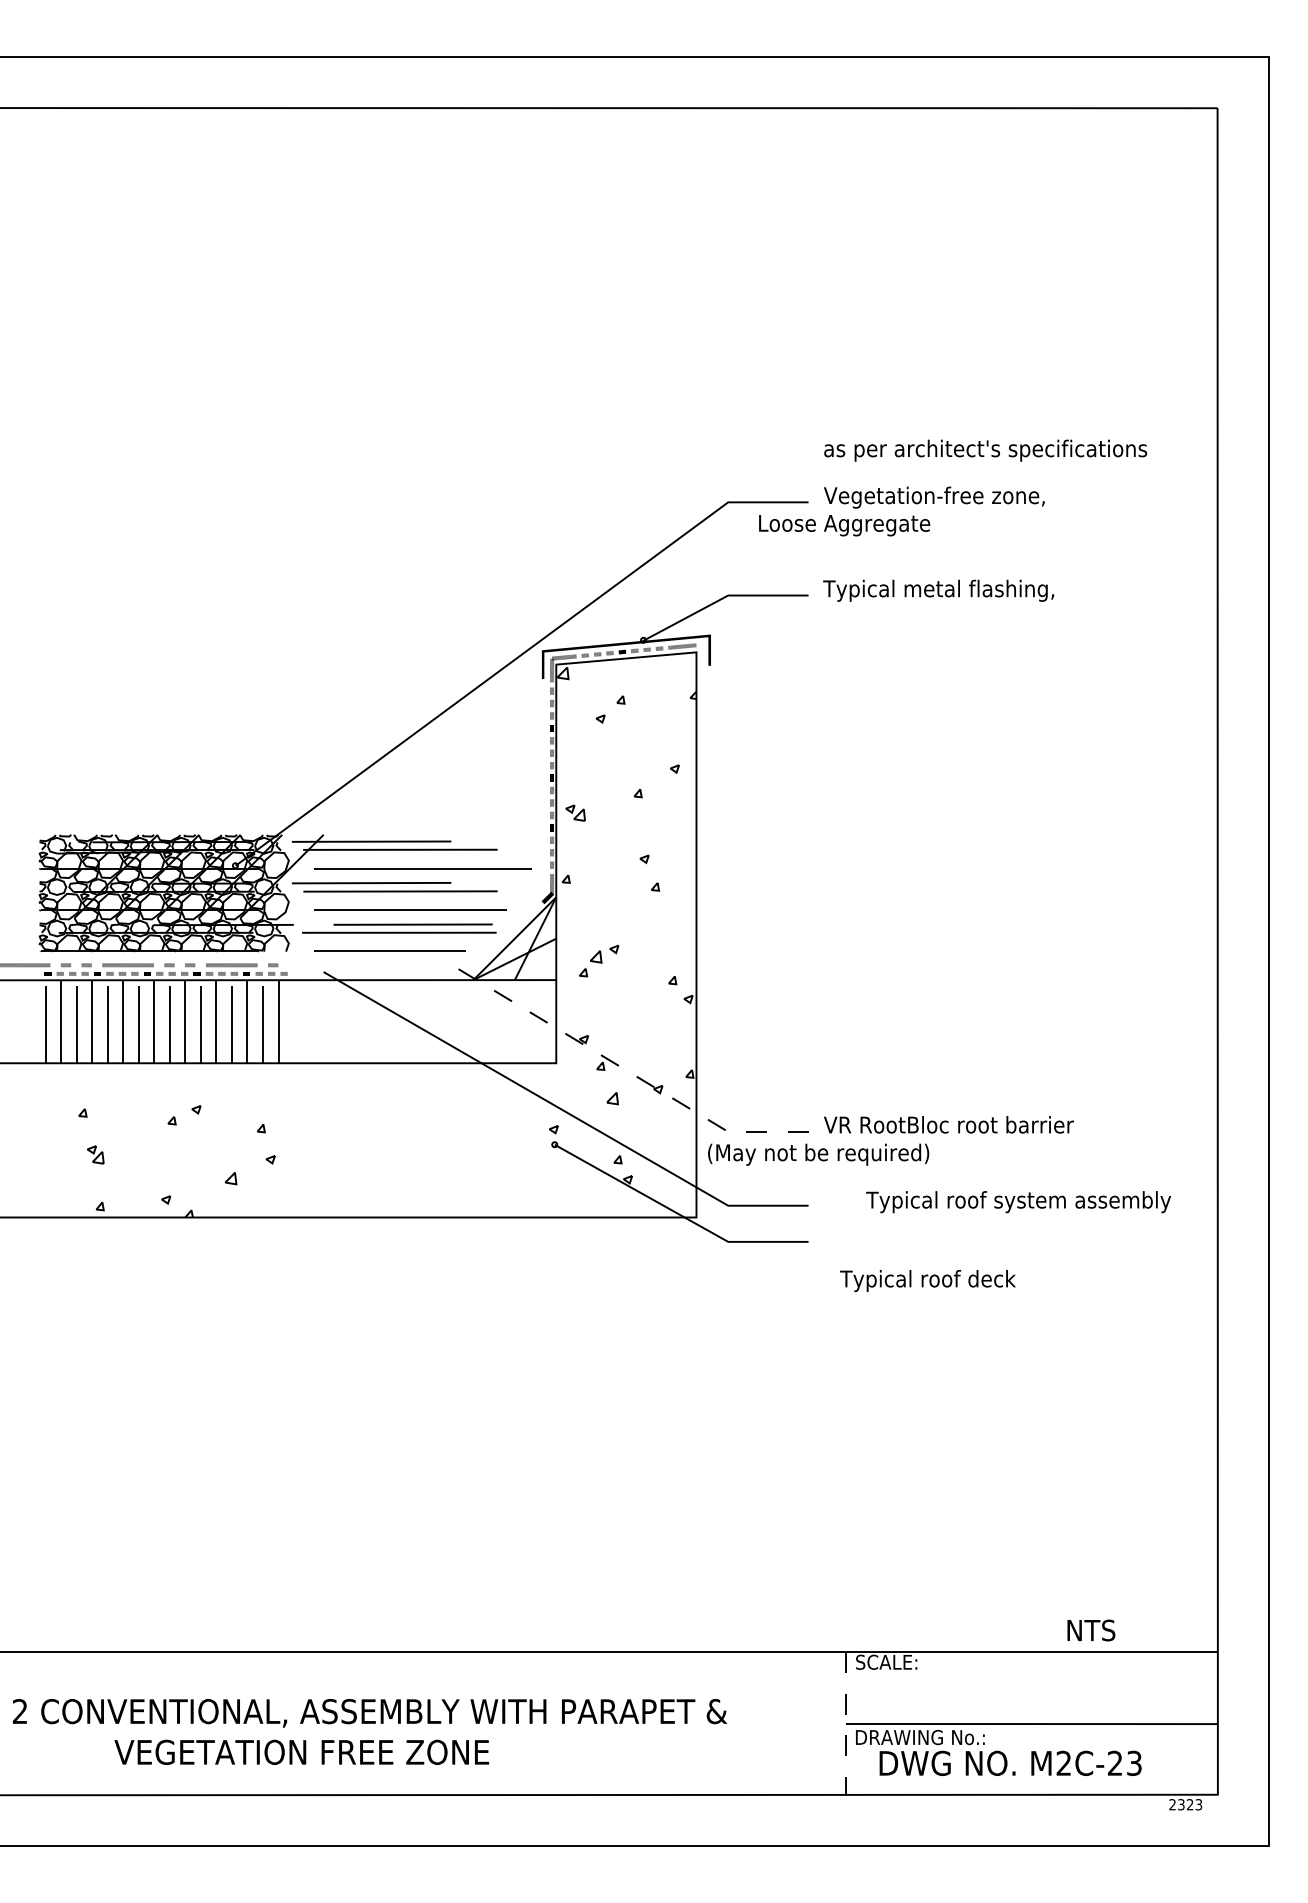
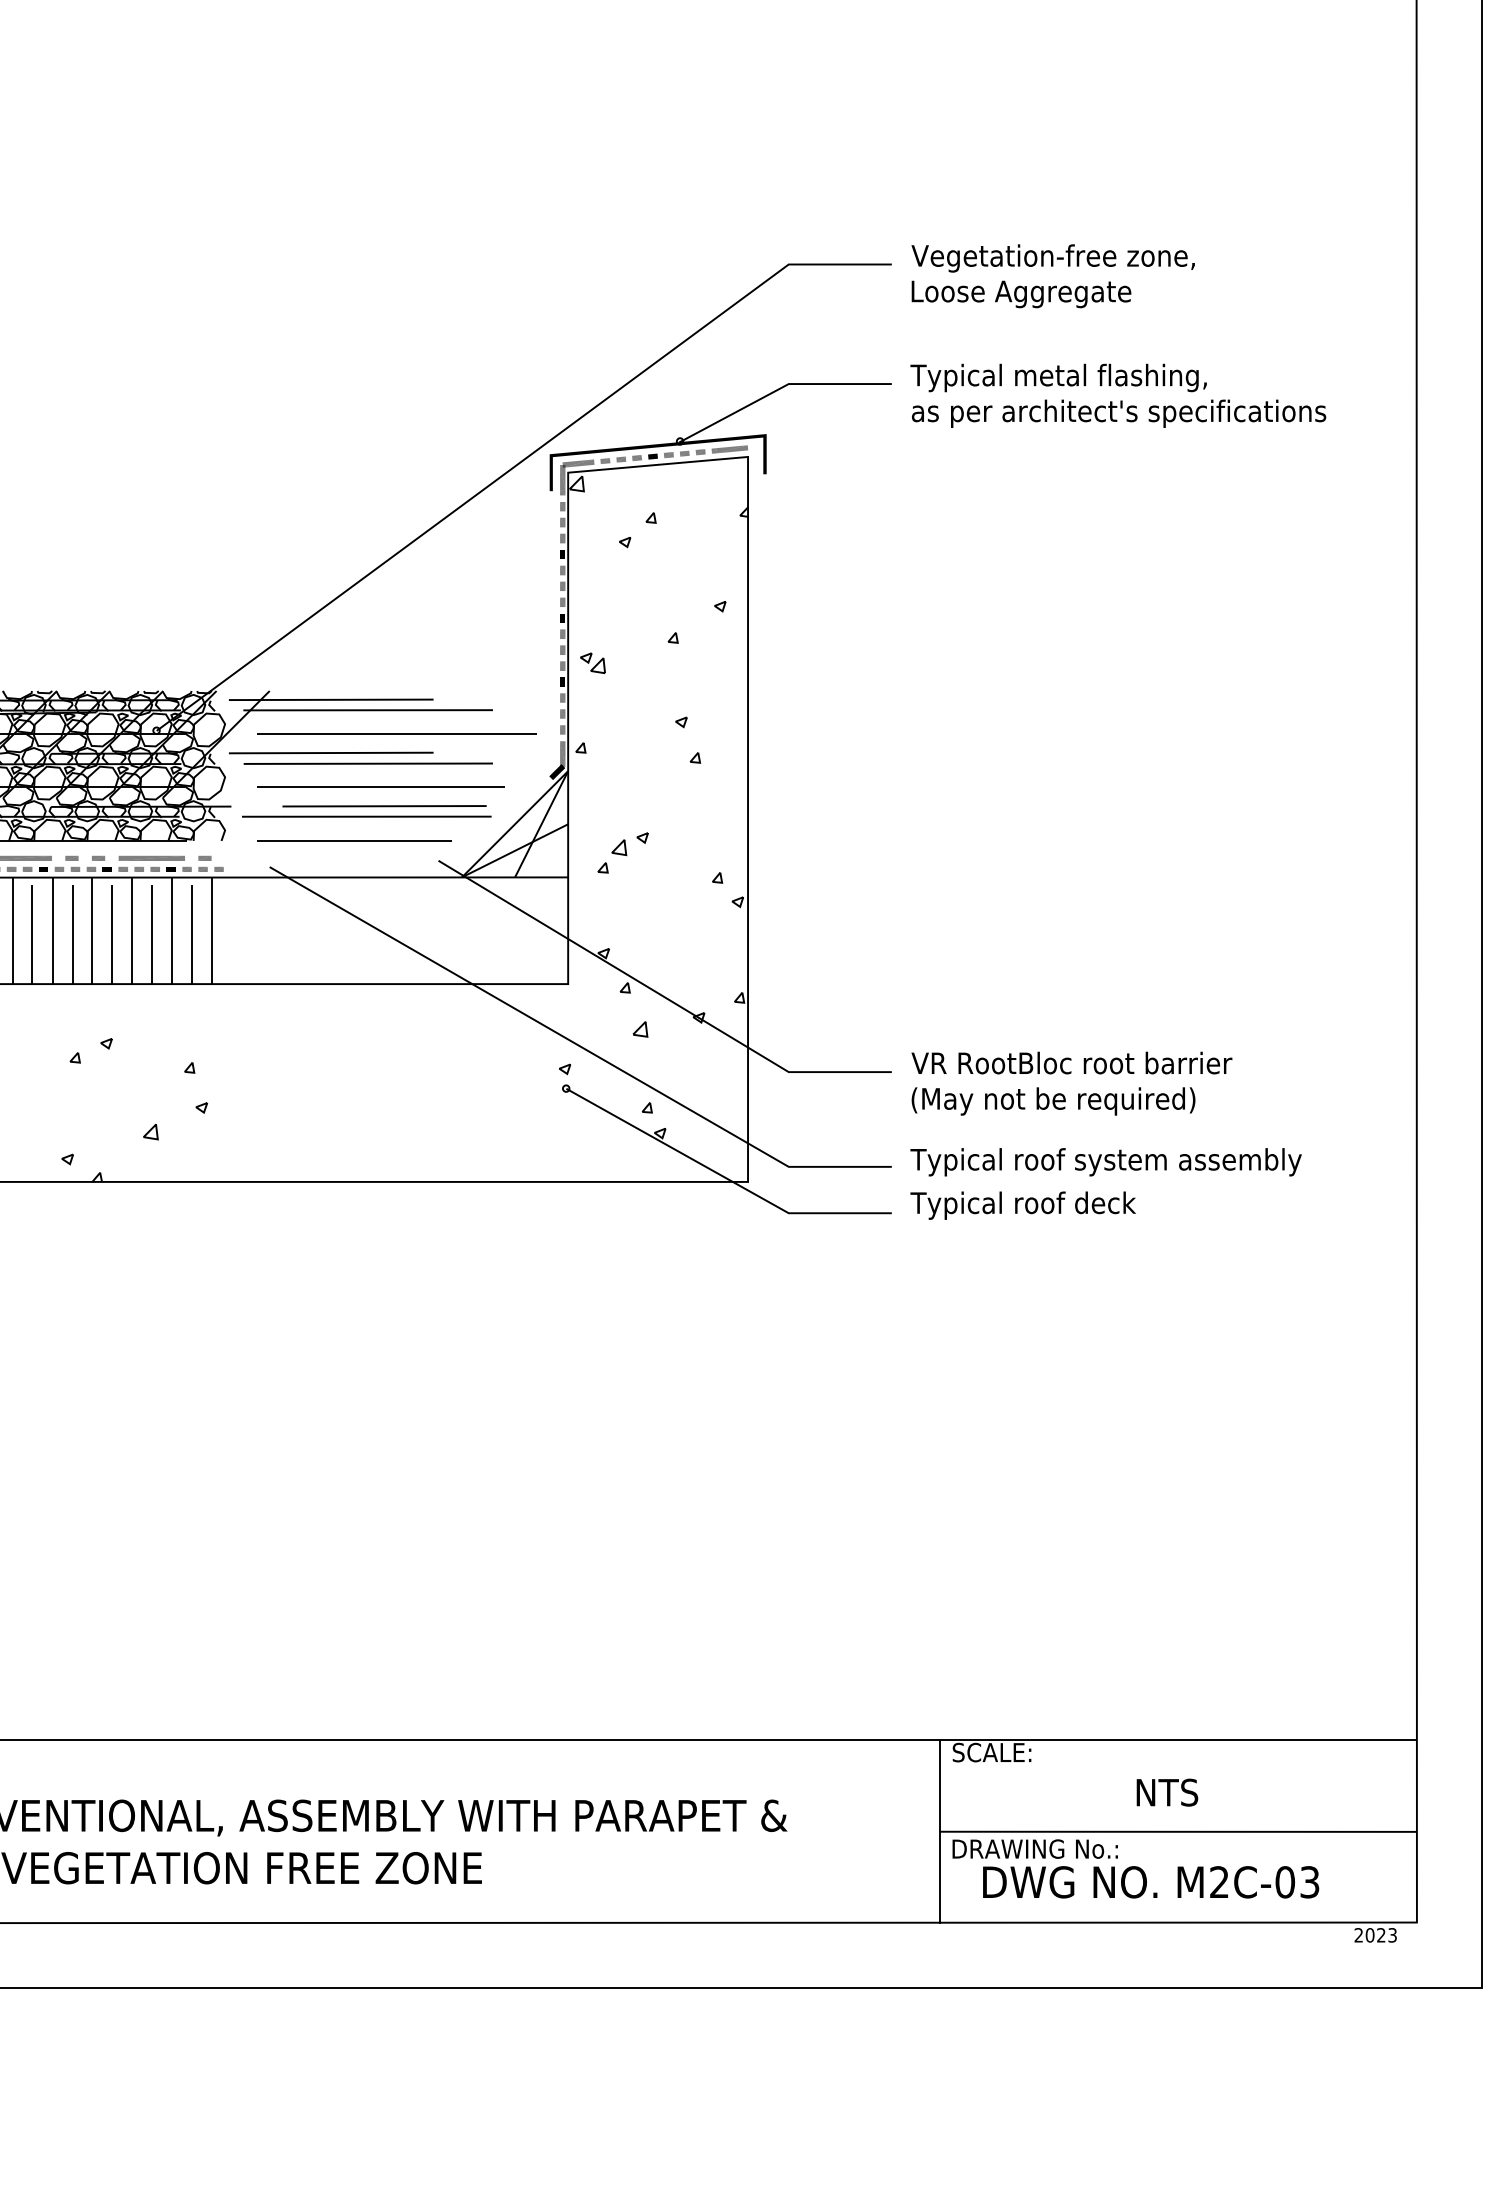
text: (985, 450) -> (1118, 413), moved
text: (844, 525) -> (1021, 294), moved
line: (626, 1070) -> (658, 993), dashed -> solid
text: (818, 1154) -> (1053, 1101), moved
text: (1018, 1202) -> (1105, 1162), moved
text: (927, 1280) -> (1022, 1205), moved
text: (1091, 1630) -> (1167, 1792), moved
line: (845, 1723) -> (939, 1831), dashed -> solid
text: (1114, 1762) -> (1284, 1881), M2C-23 -> M2C-03
text: (1181, 1804) -> (1370, 1935), 2323 -> 2023

